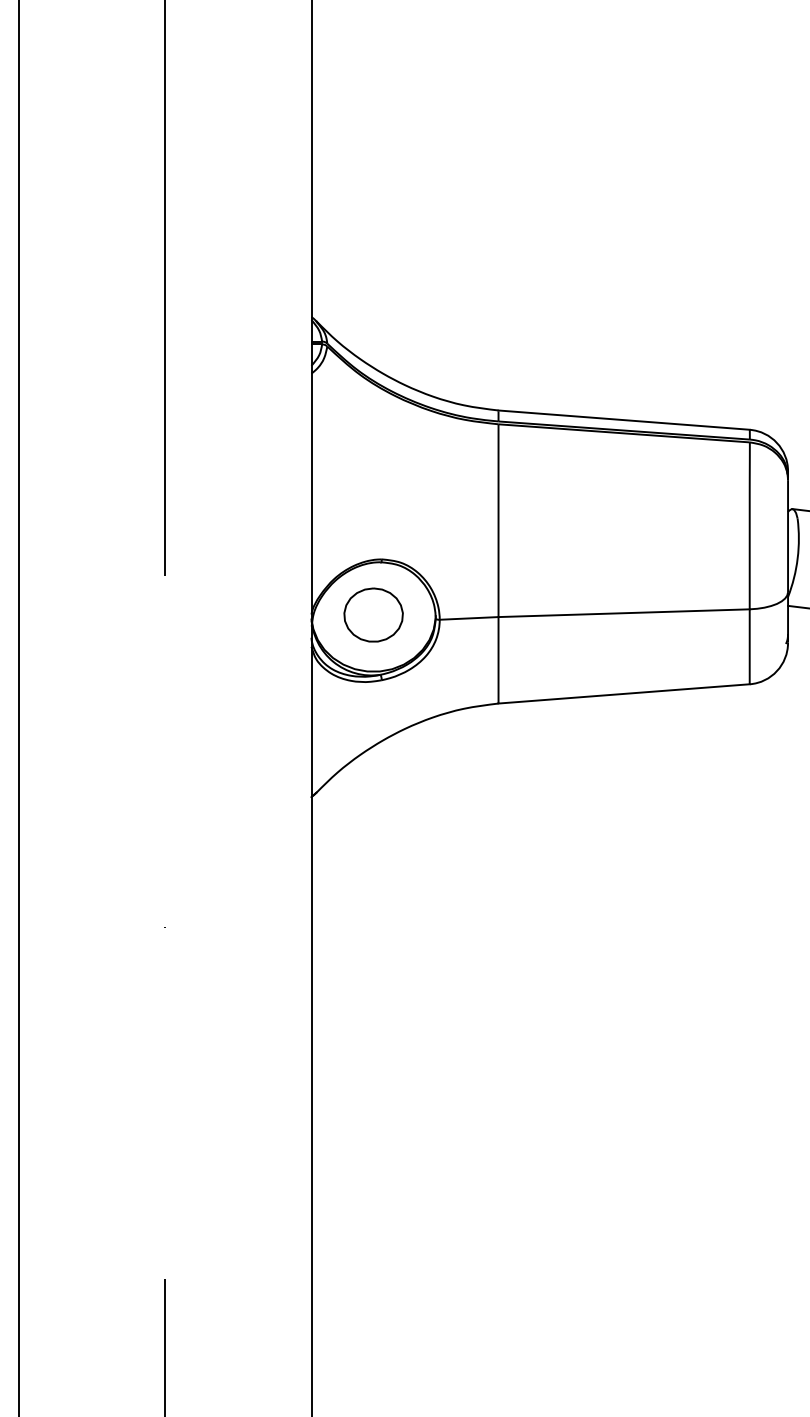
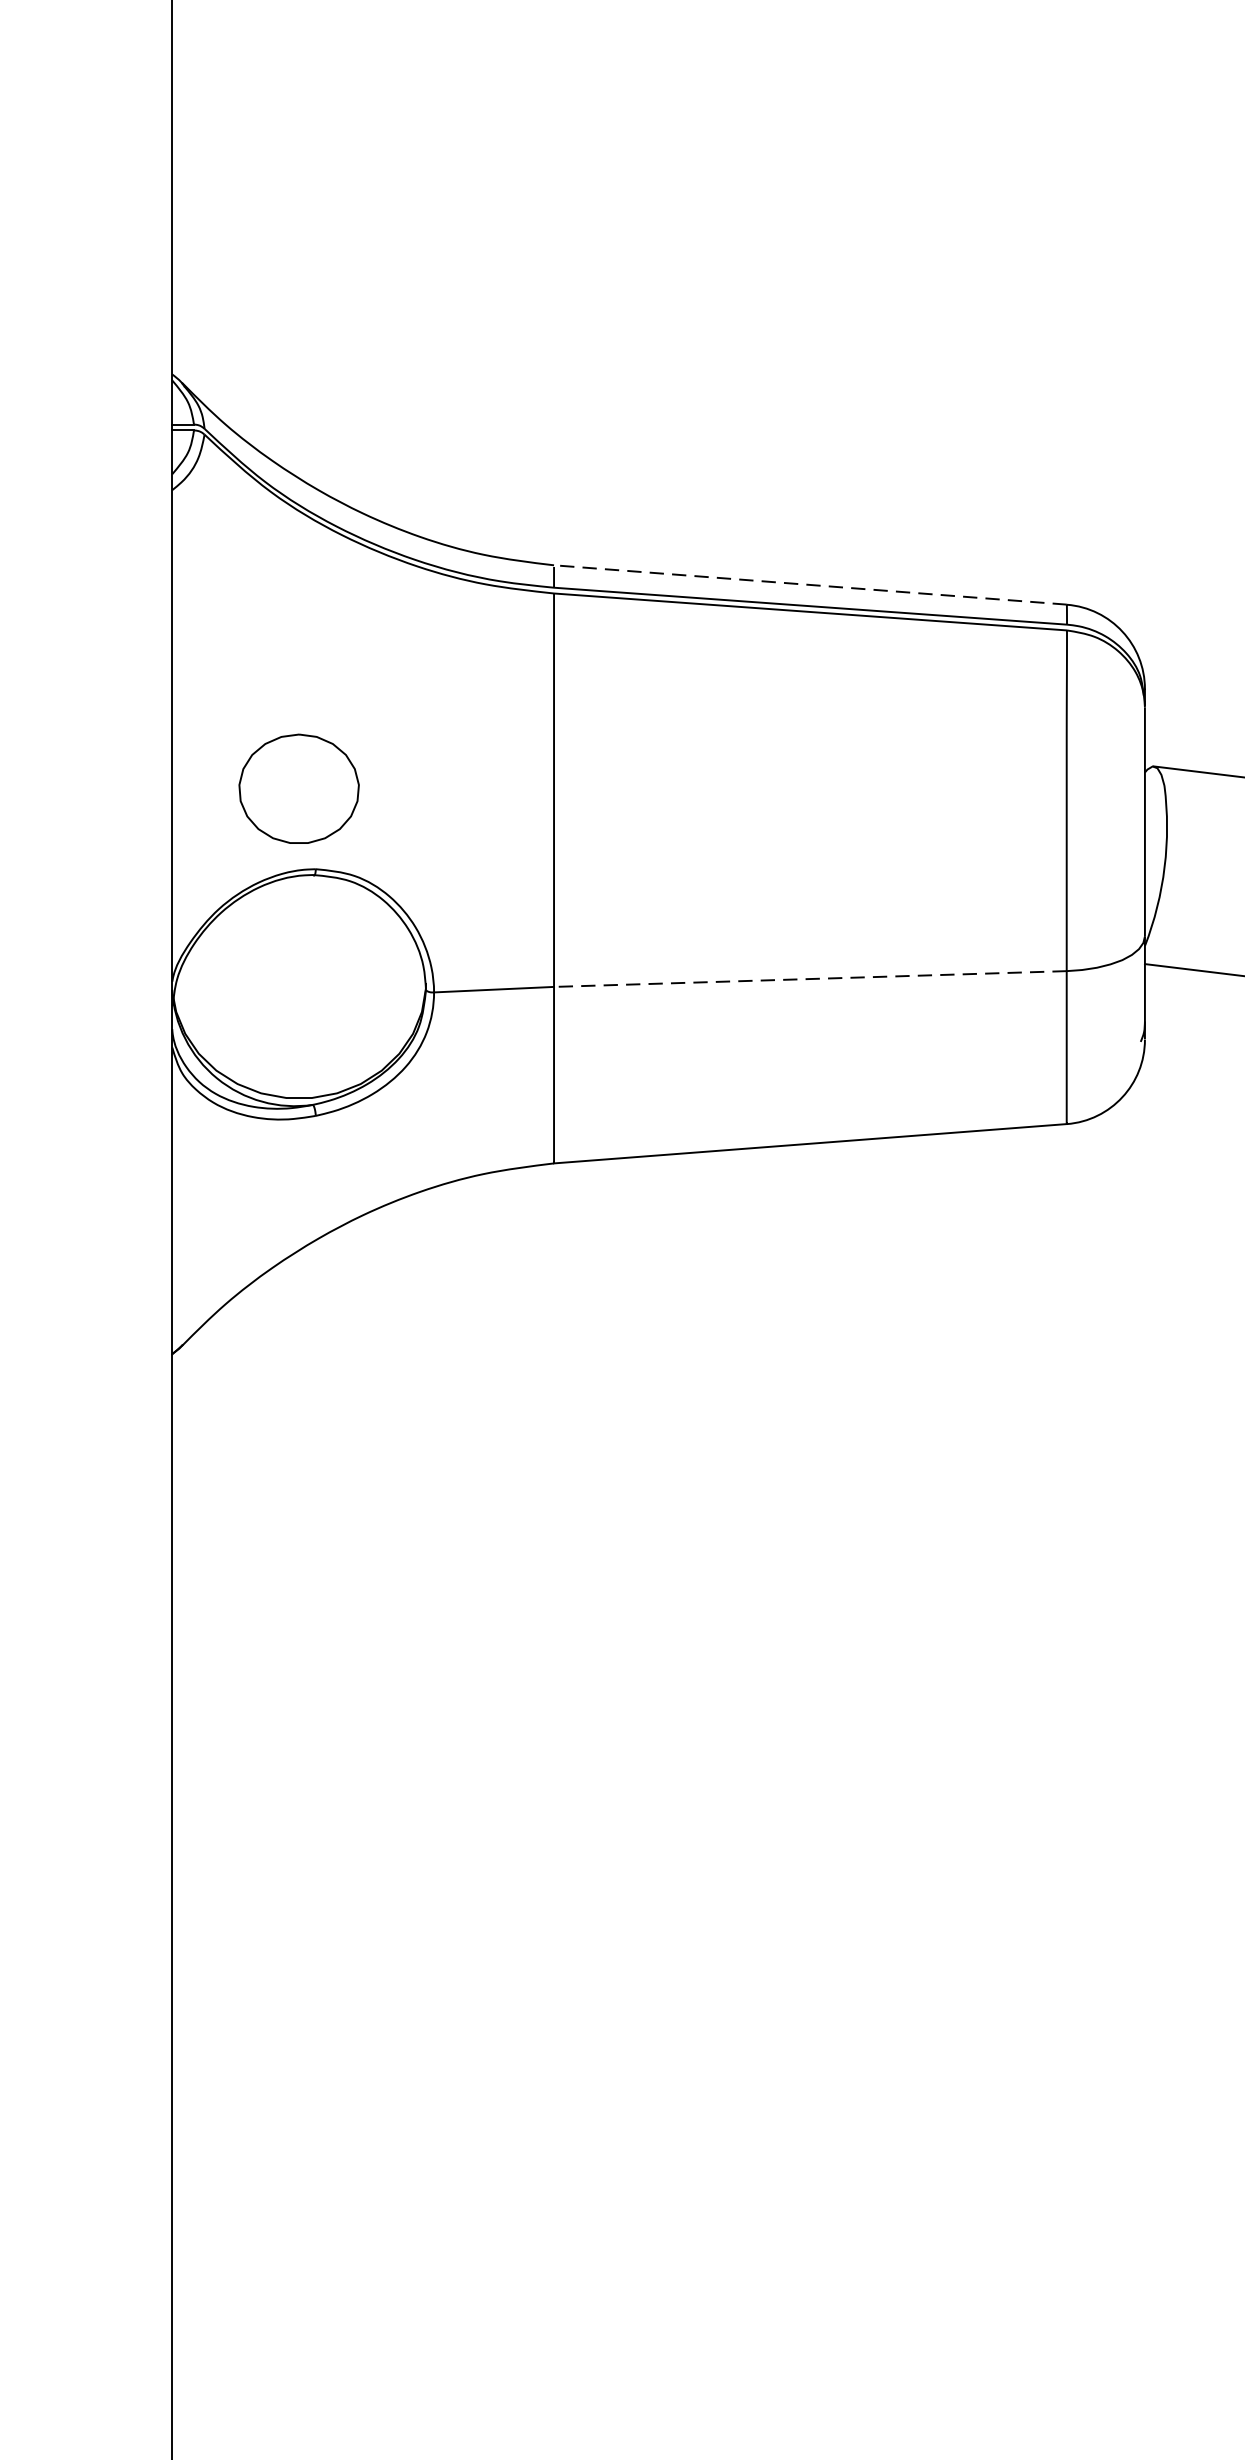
line: (624, 420) -> (811, 585), solid -> dashed
line: (624, 613) -> (811, 979), solid -> dashed
part: (373, 614) -> (298, 787), moved

